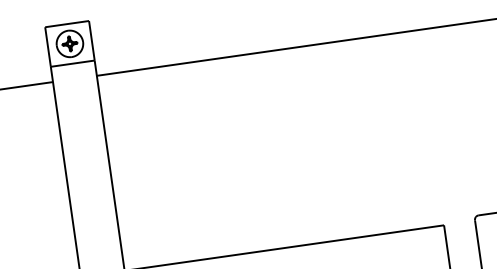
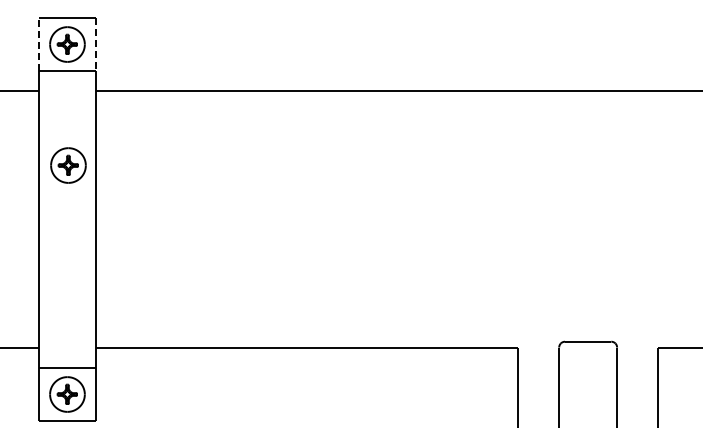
line: (92, 41) -> (96, 45), solid -> dashed
line: (48, 46) -> (38, 44), solid -> dashed
part: (83, 135) -> (68, 165), added

